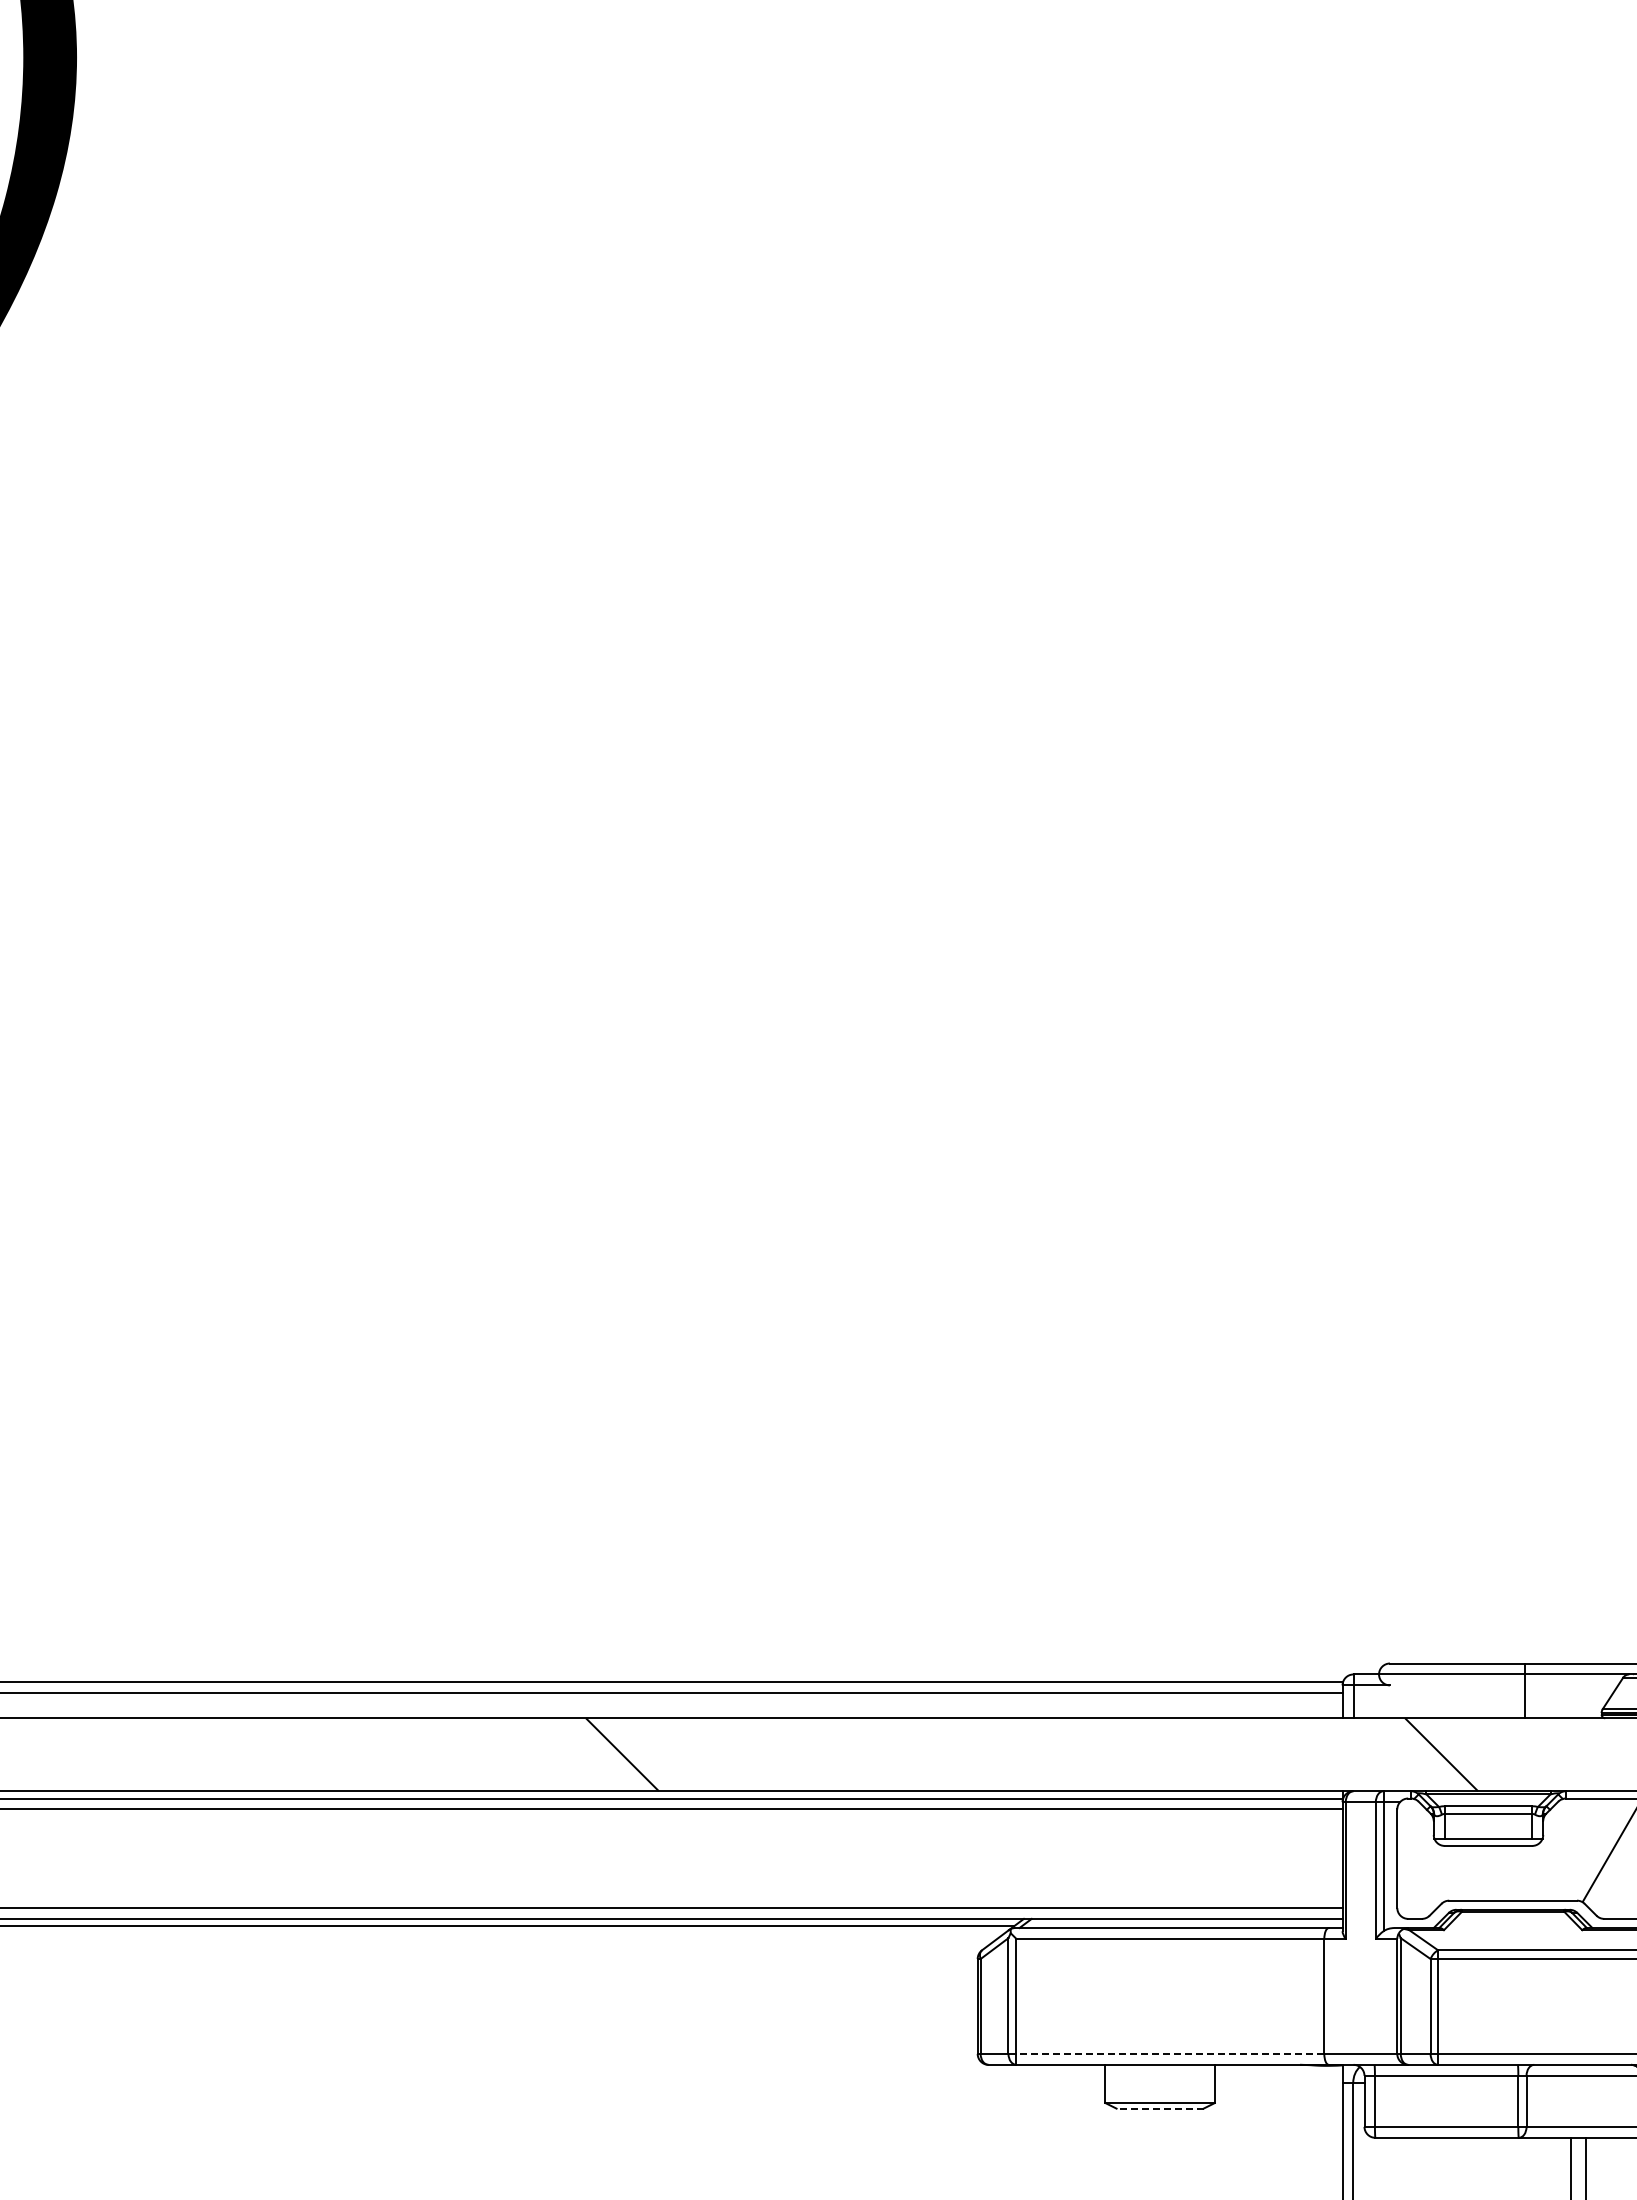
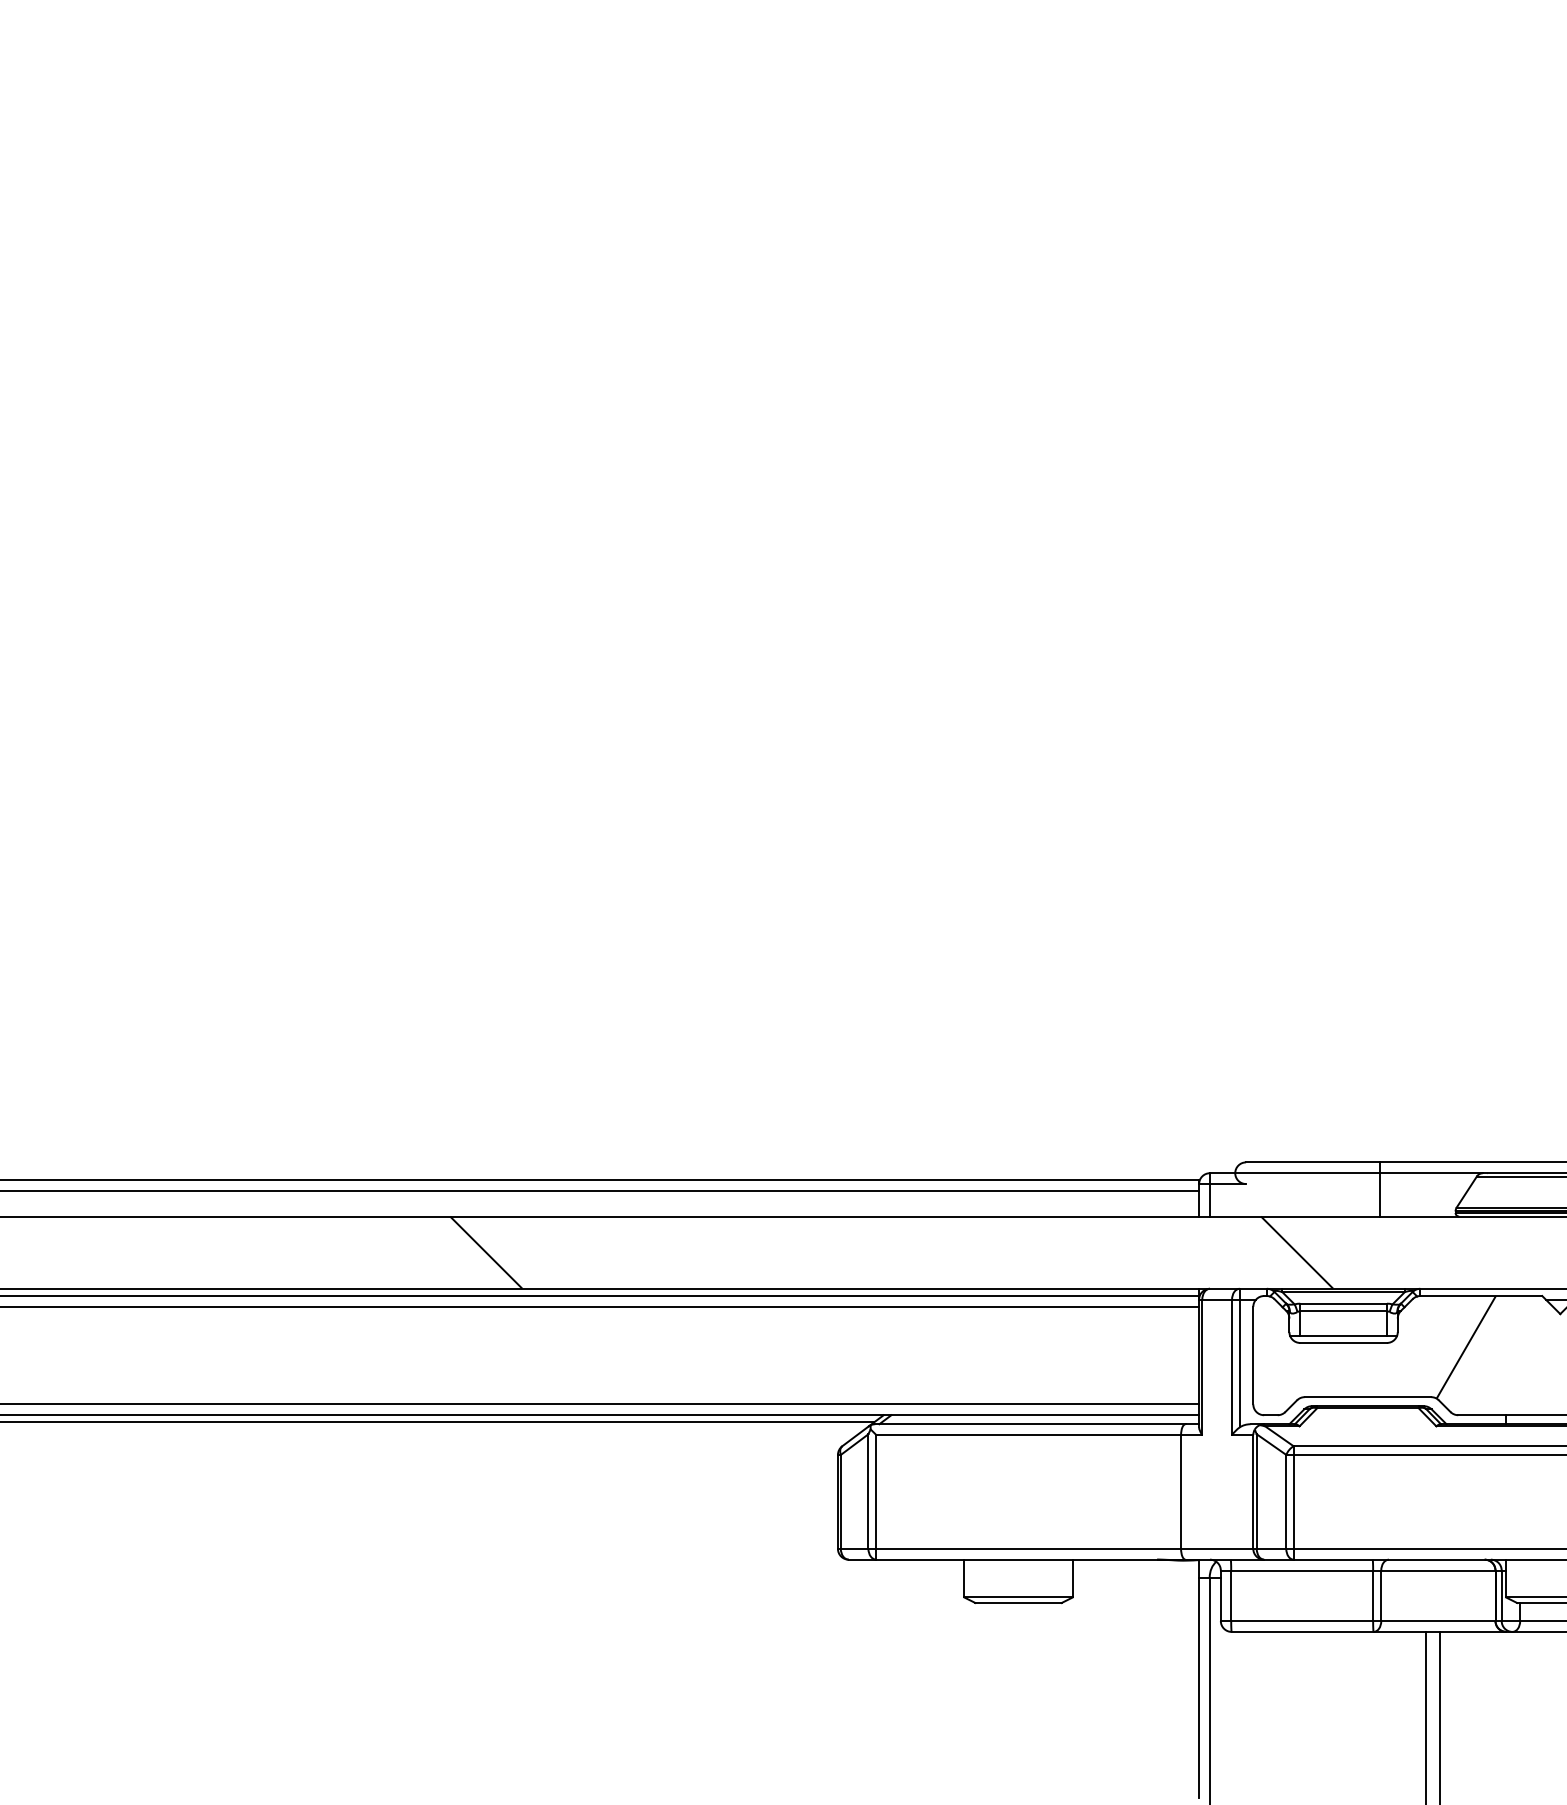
line: (1170, 2053) -> (1028, 1548), dashed -> solid
line: (1160, 2108) -> (1018, 1602), dashed -> solid

